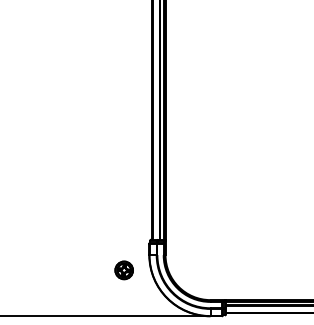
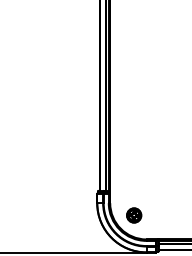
part: (123, 270) -> (133, 215), moved

